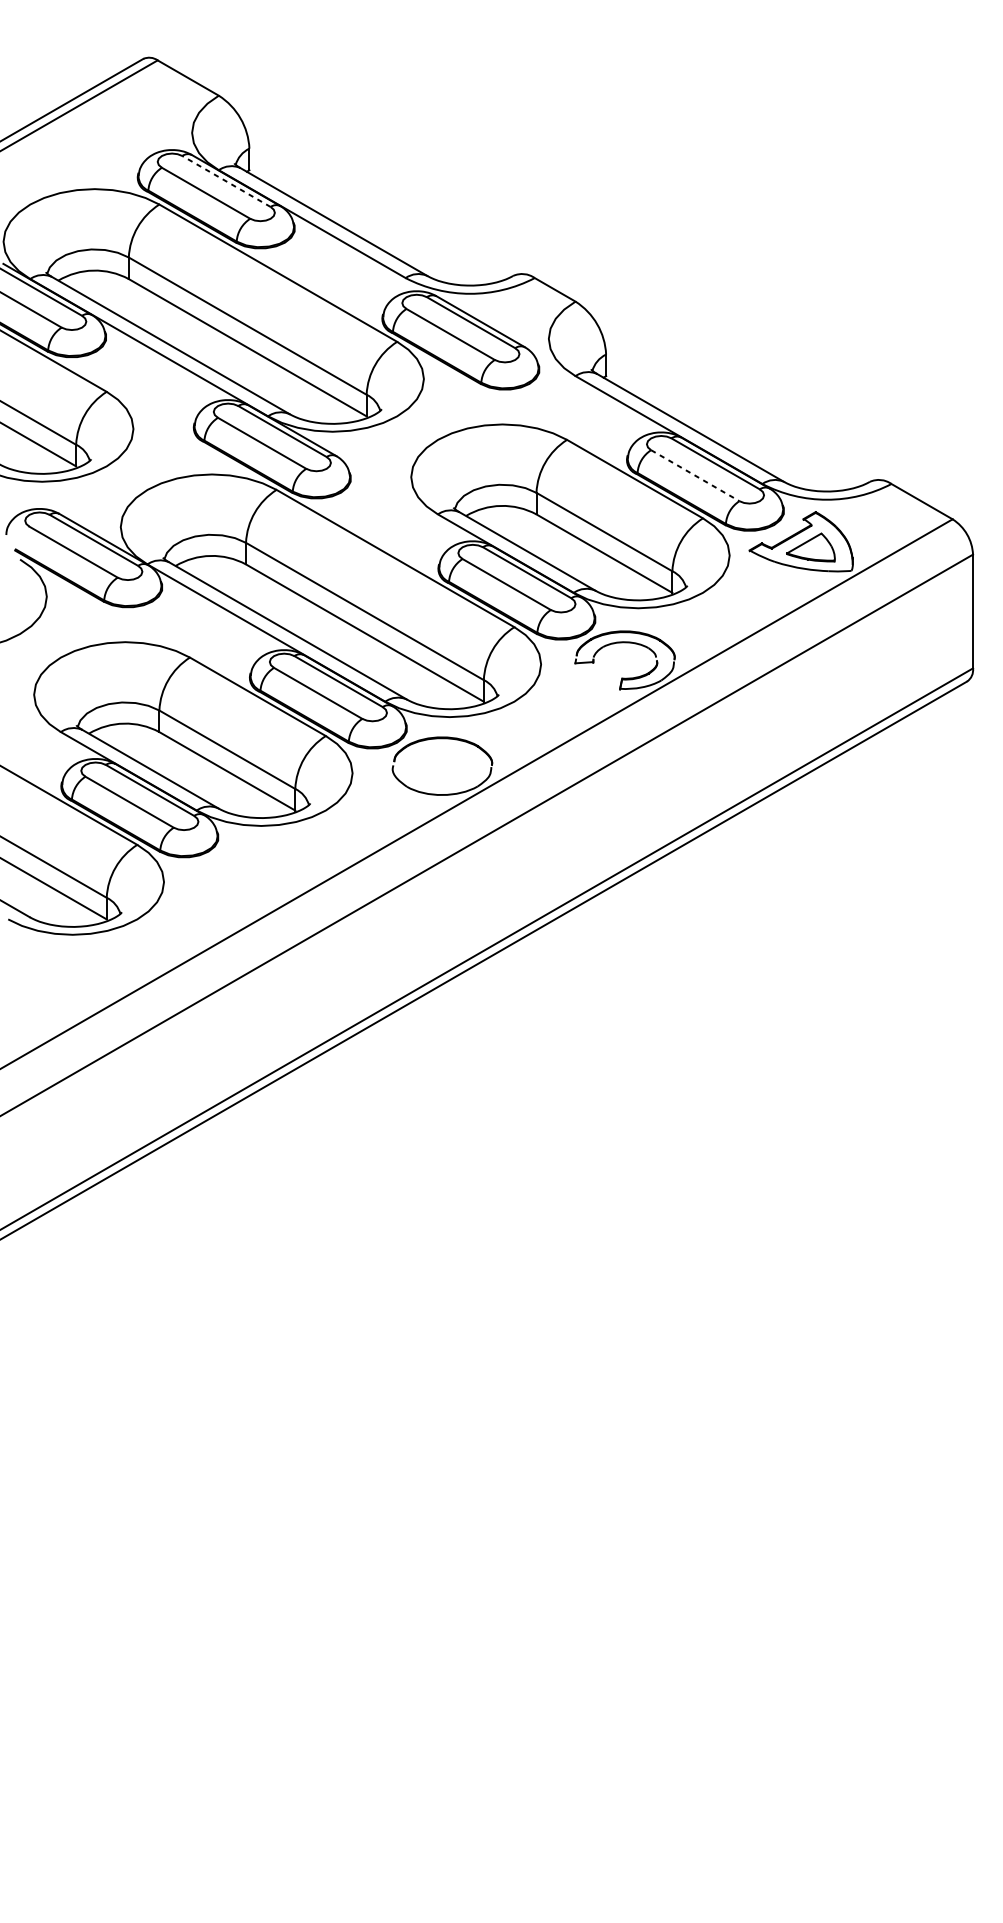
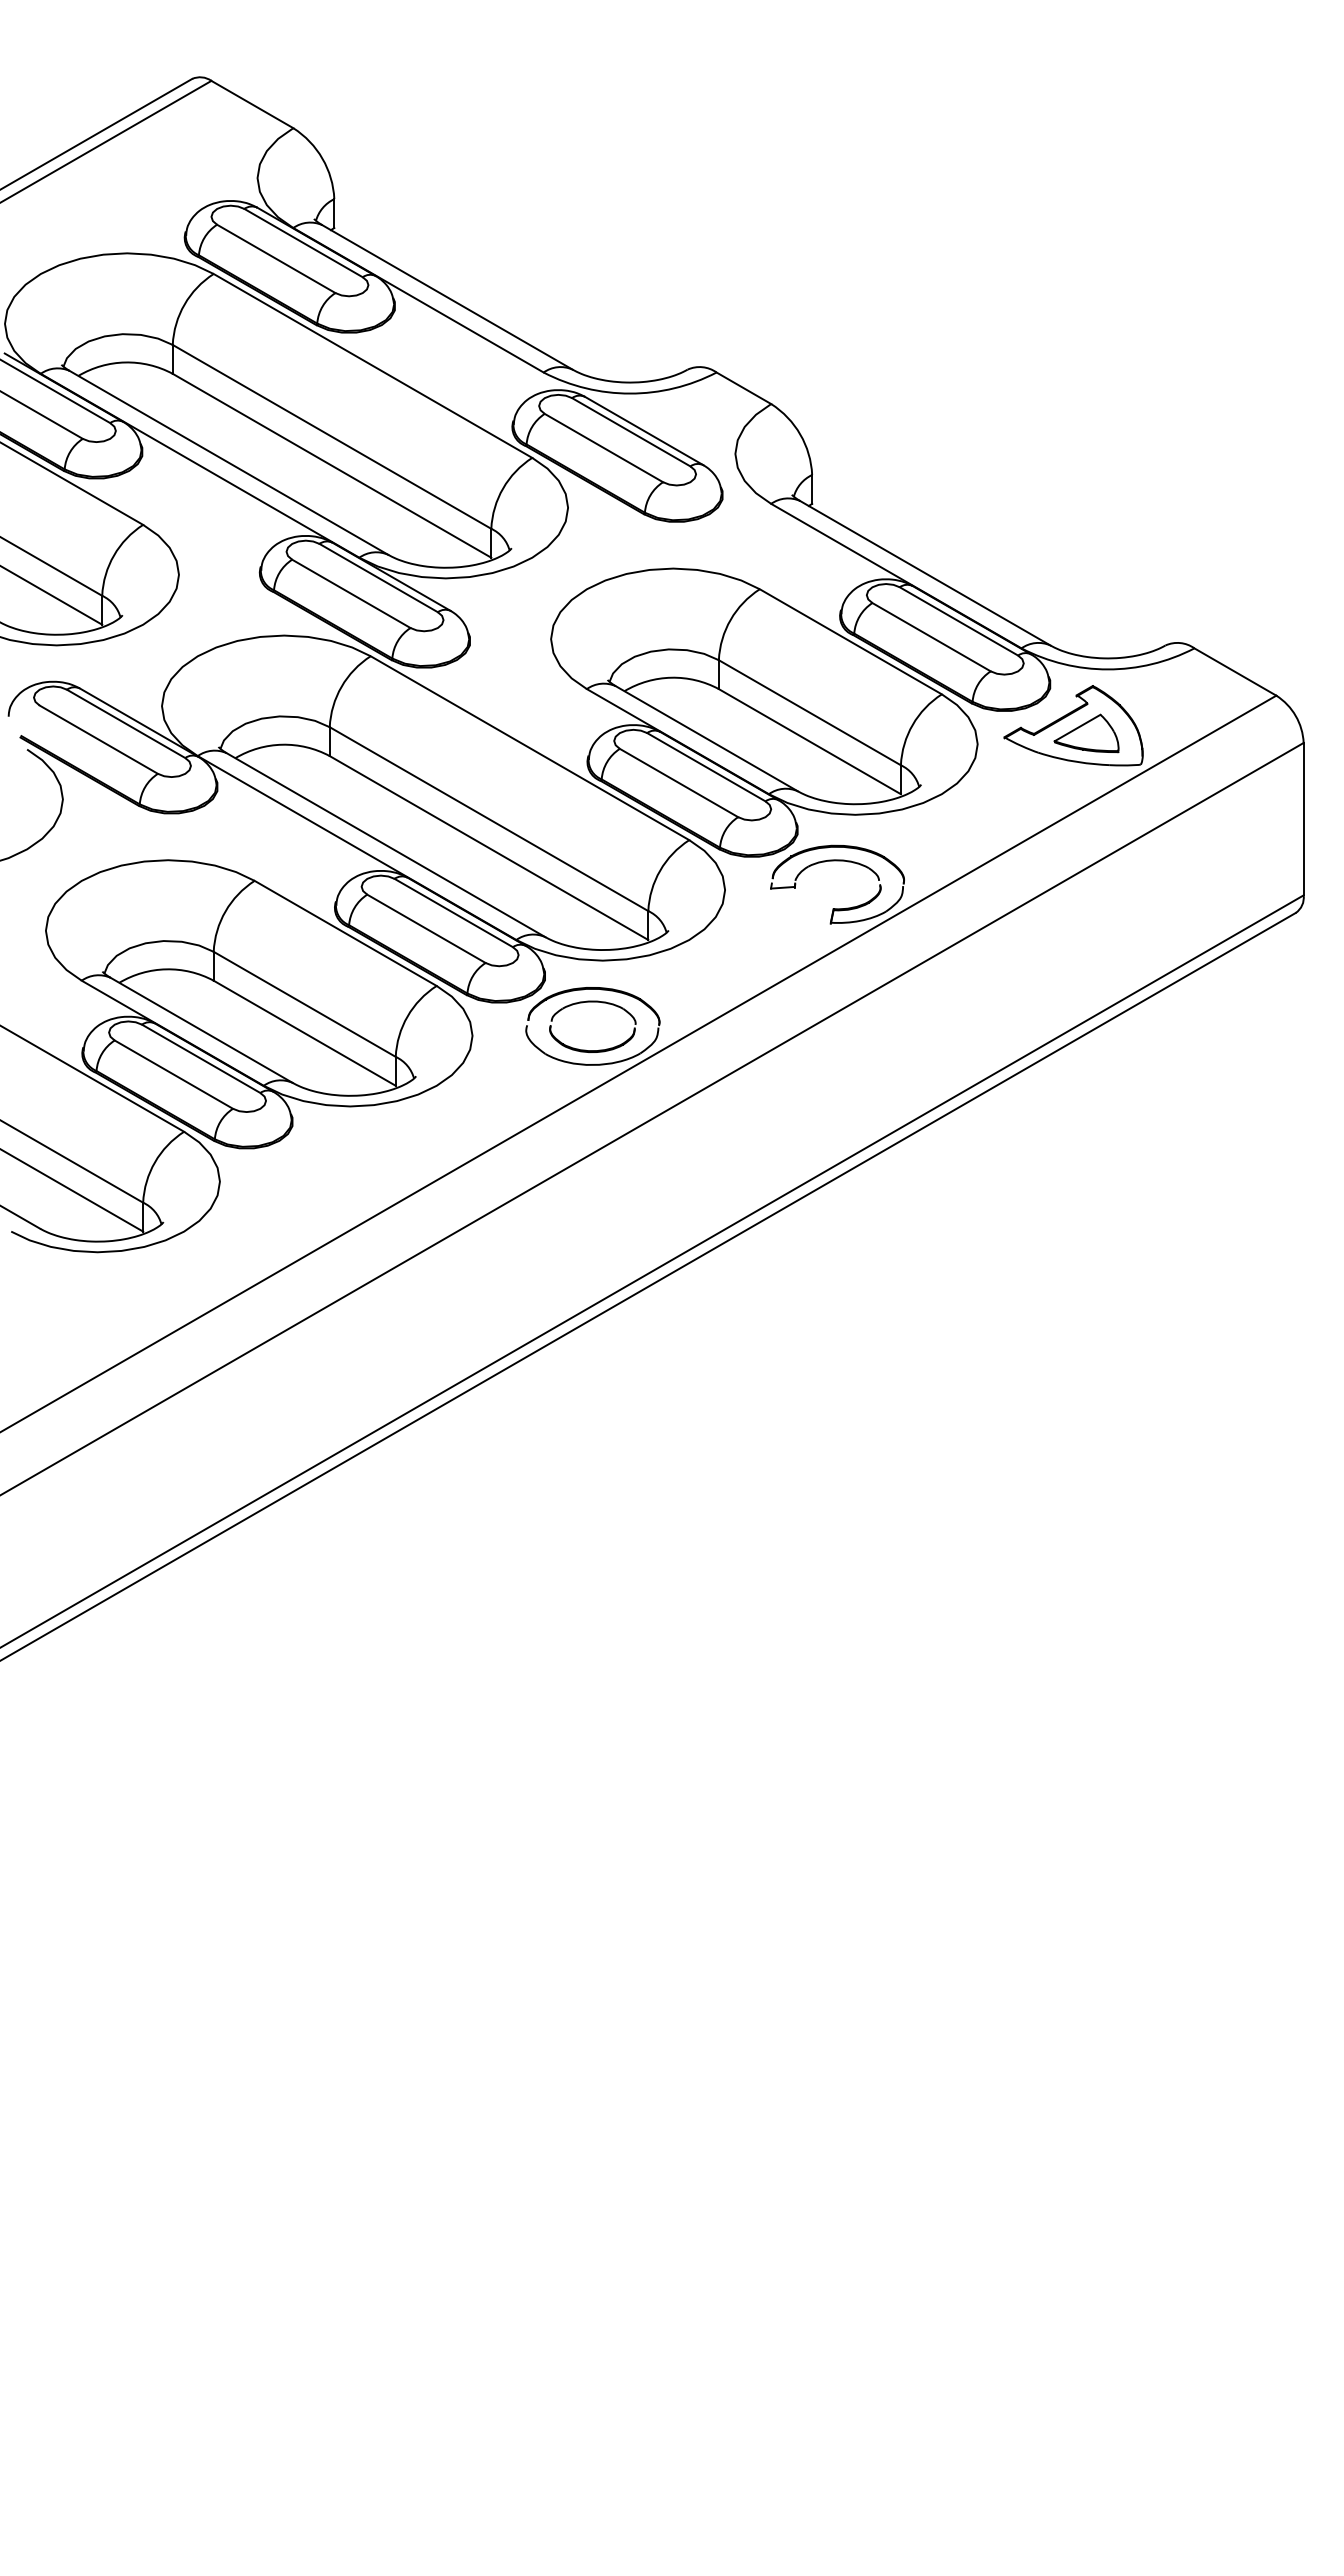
line: (226, 181) -> (303, 242), dashed -> solid
line: (695, 475) -> (932, 637), dashed -> solid
part: (442, 748) -> (592, 1002), added

